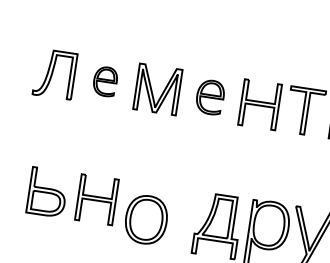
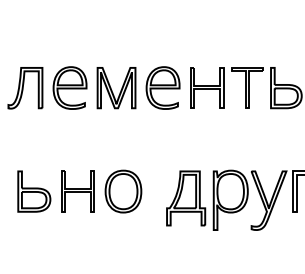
part: (104, 80) -> (69, 87), size x1.67
part: (209, 96) -> (162, 87), size x1.43
part: (146, 219) -> (123, 191), moved

